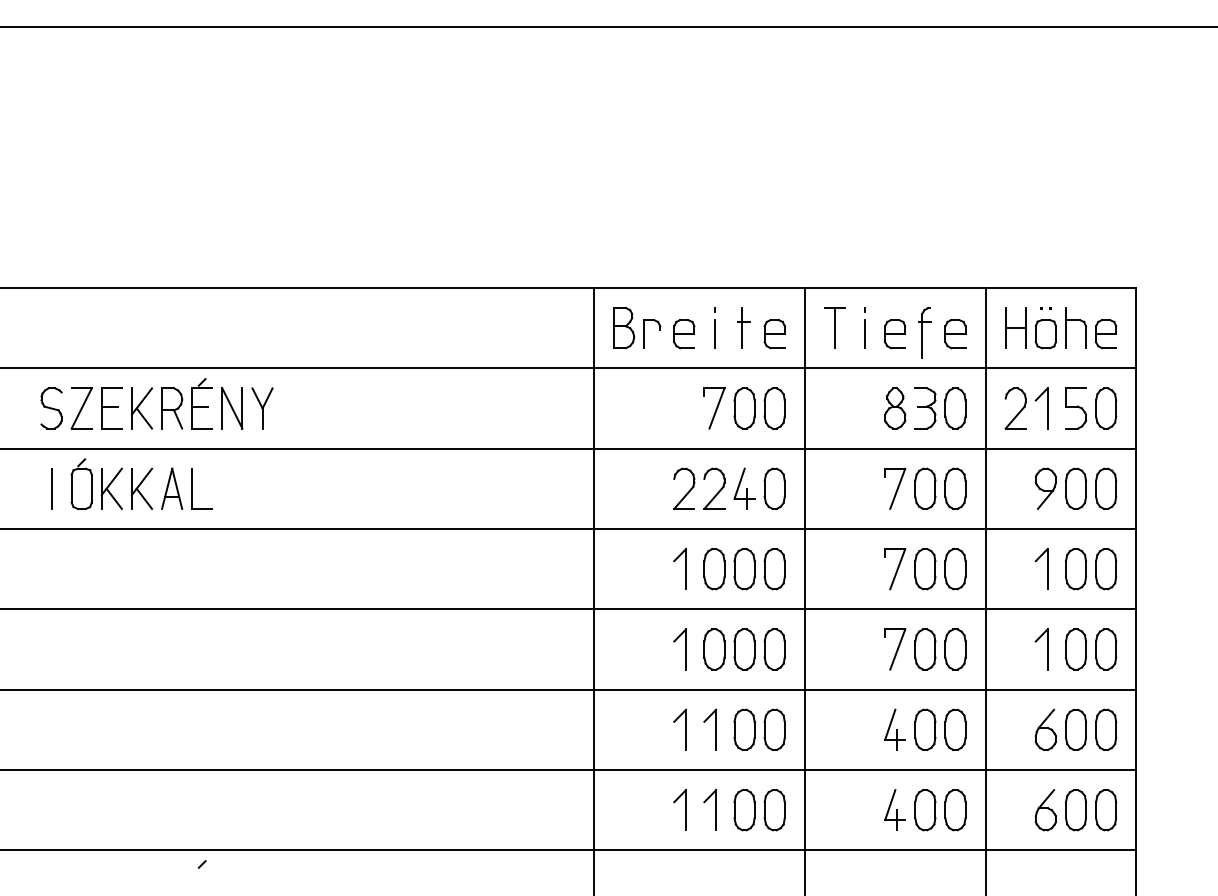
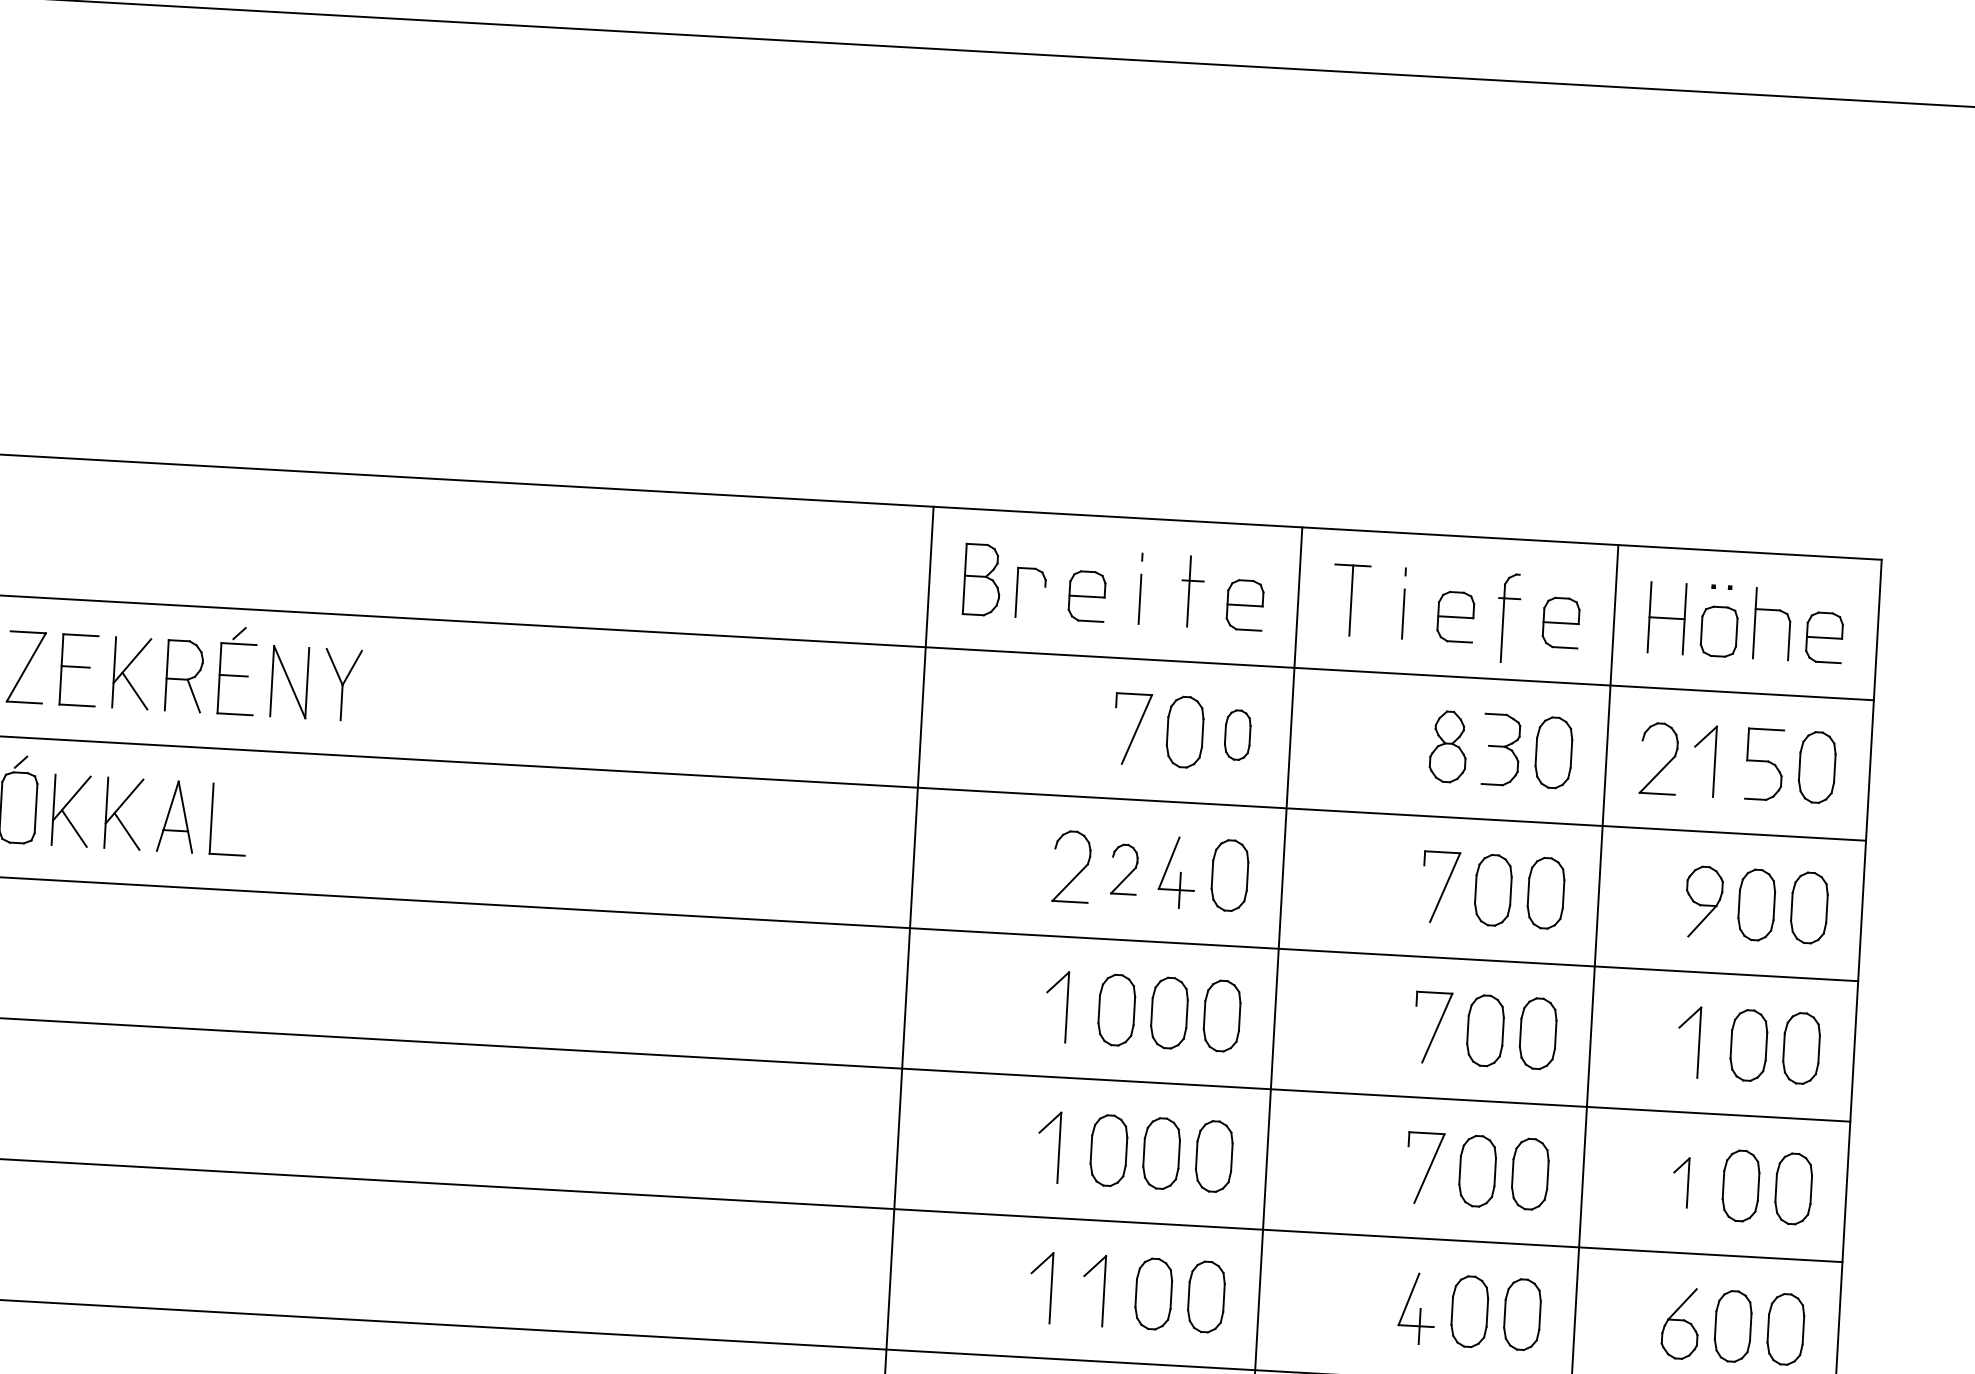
part: (774, 408) -> (1237, 735), size x0.7
part: (714, 488) -> (1124, 869), size x0.7
part: (1041, 649) -> (1680, 1182), size x0.7

